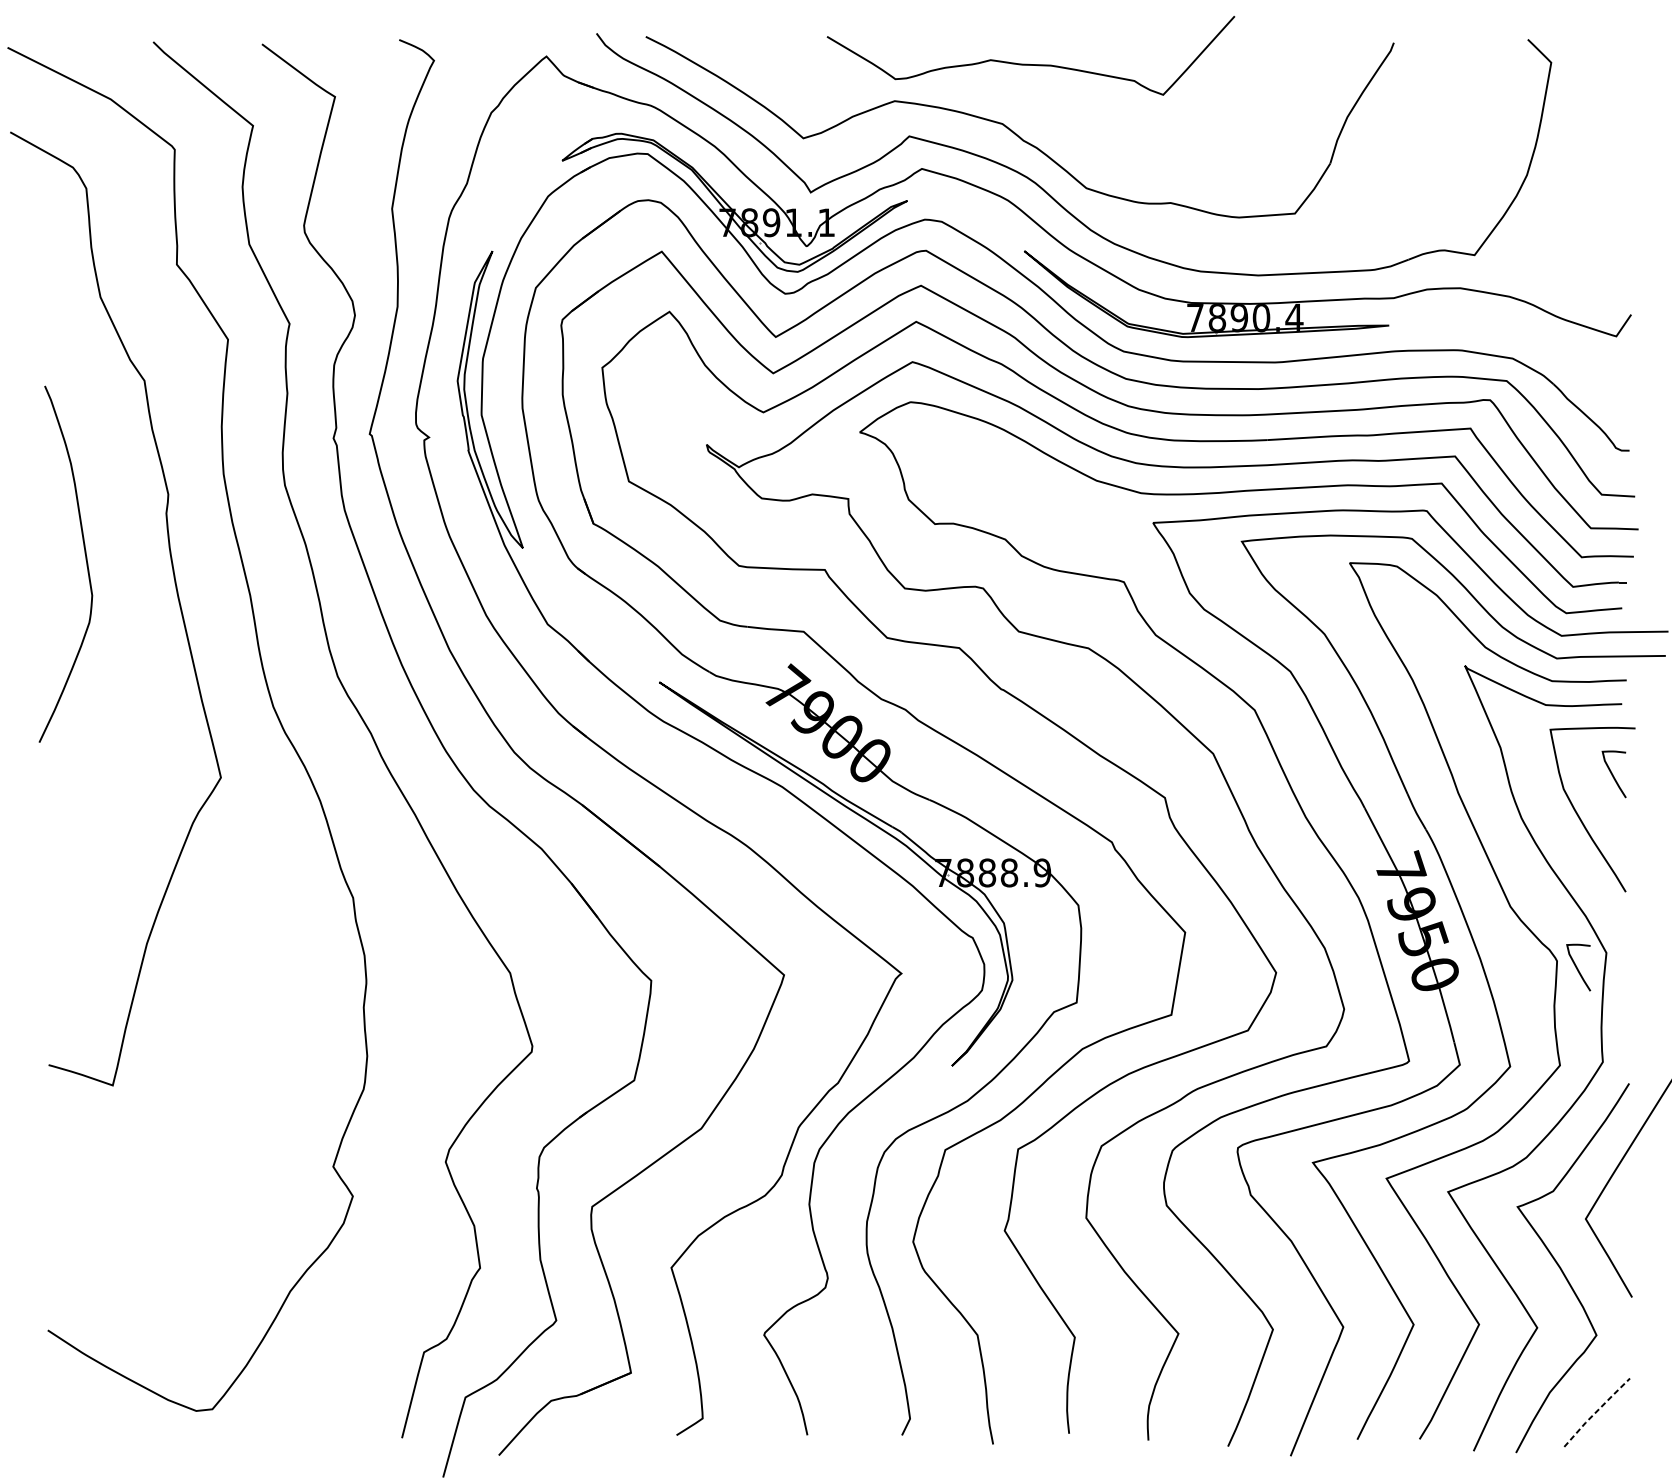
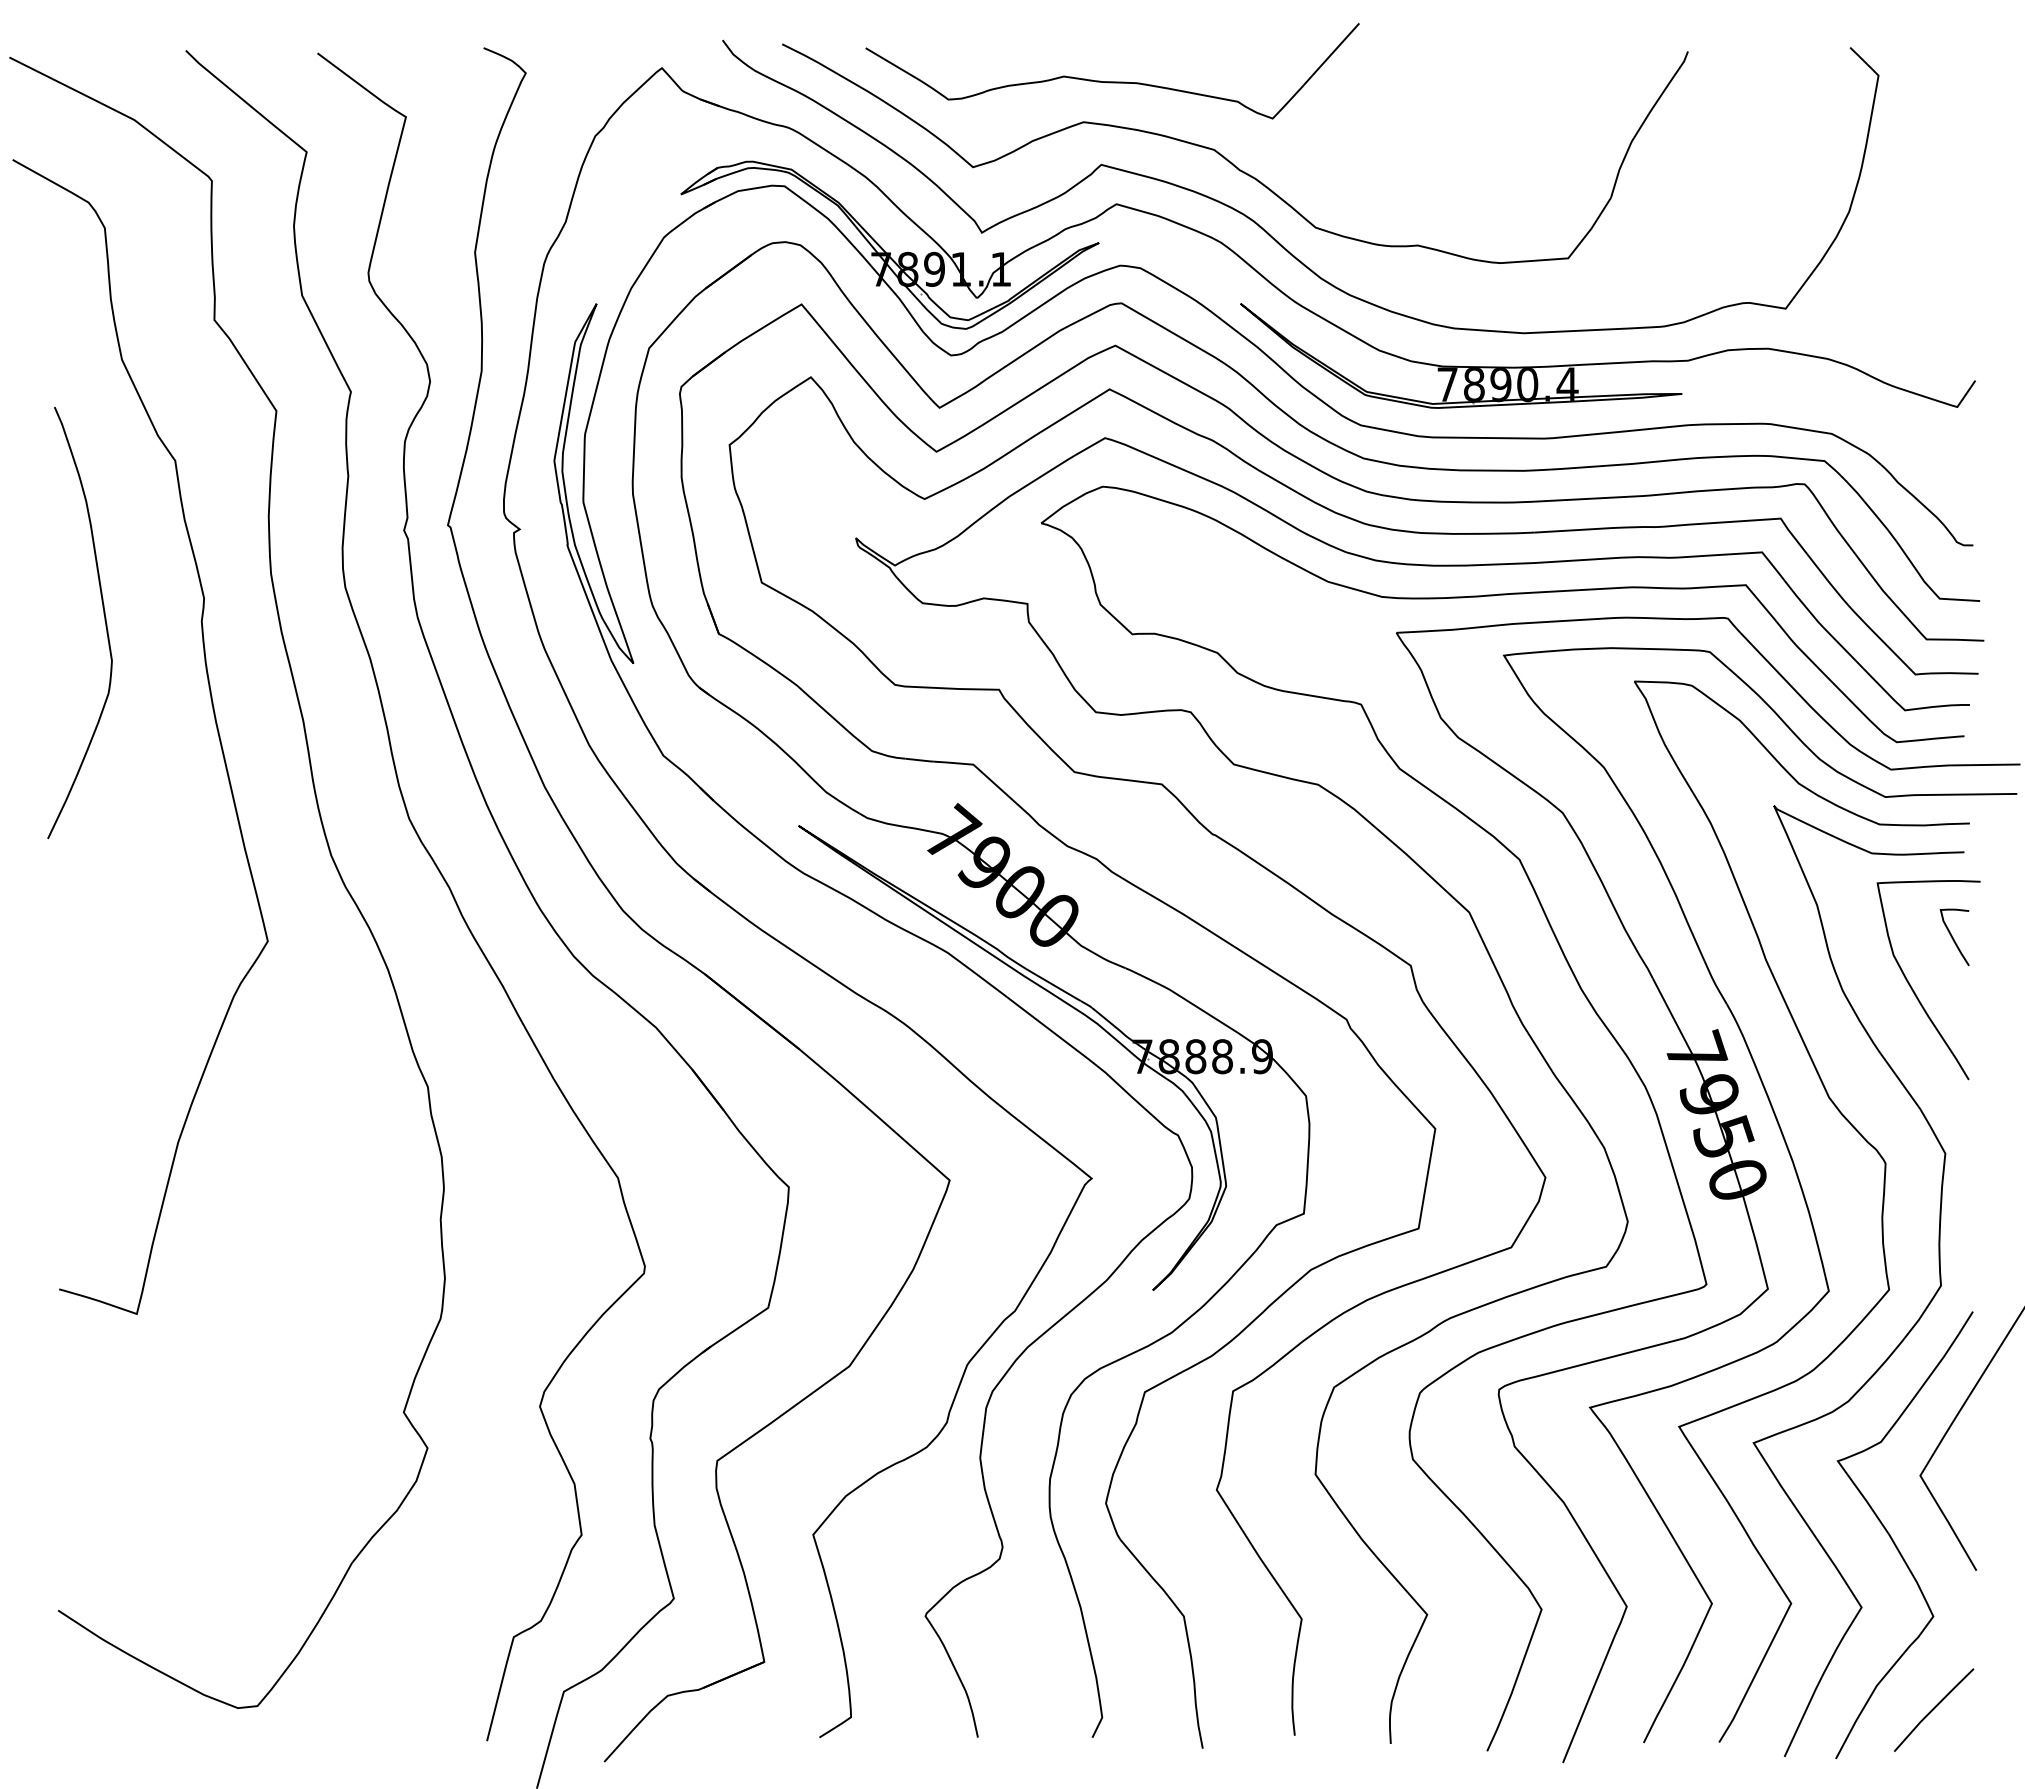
curve: (1030, 64) -> (1112, 81), moved
curve: (86, 562) -> (104, 620), moved
curve: (1577, 967) -> (1910, 1171), removed
line: (1596, 1411) -> (1933, 1708), dashed -> solid

